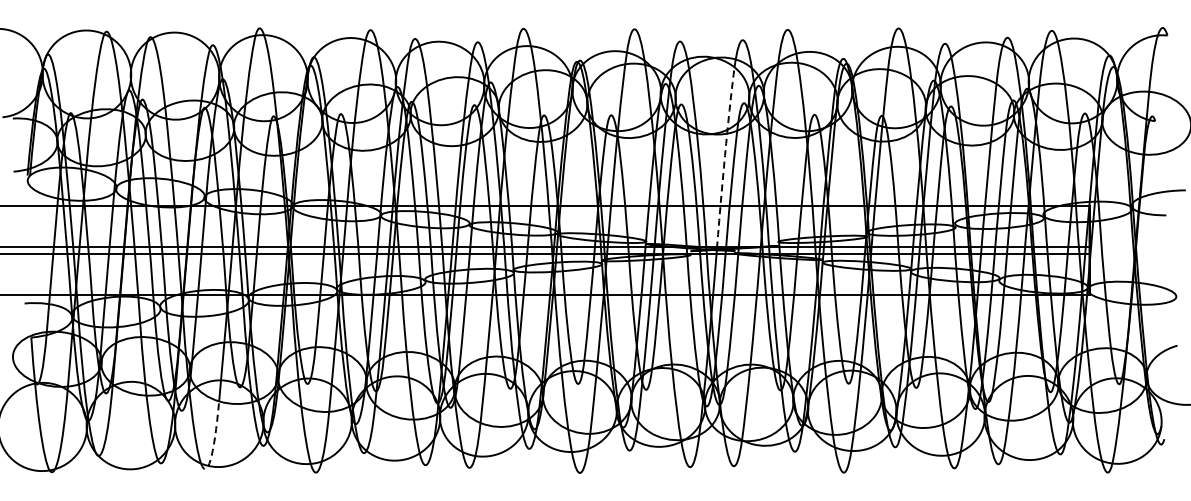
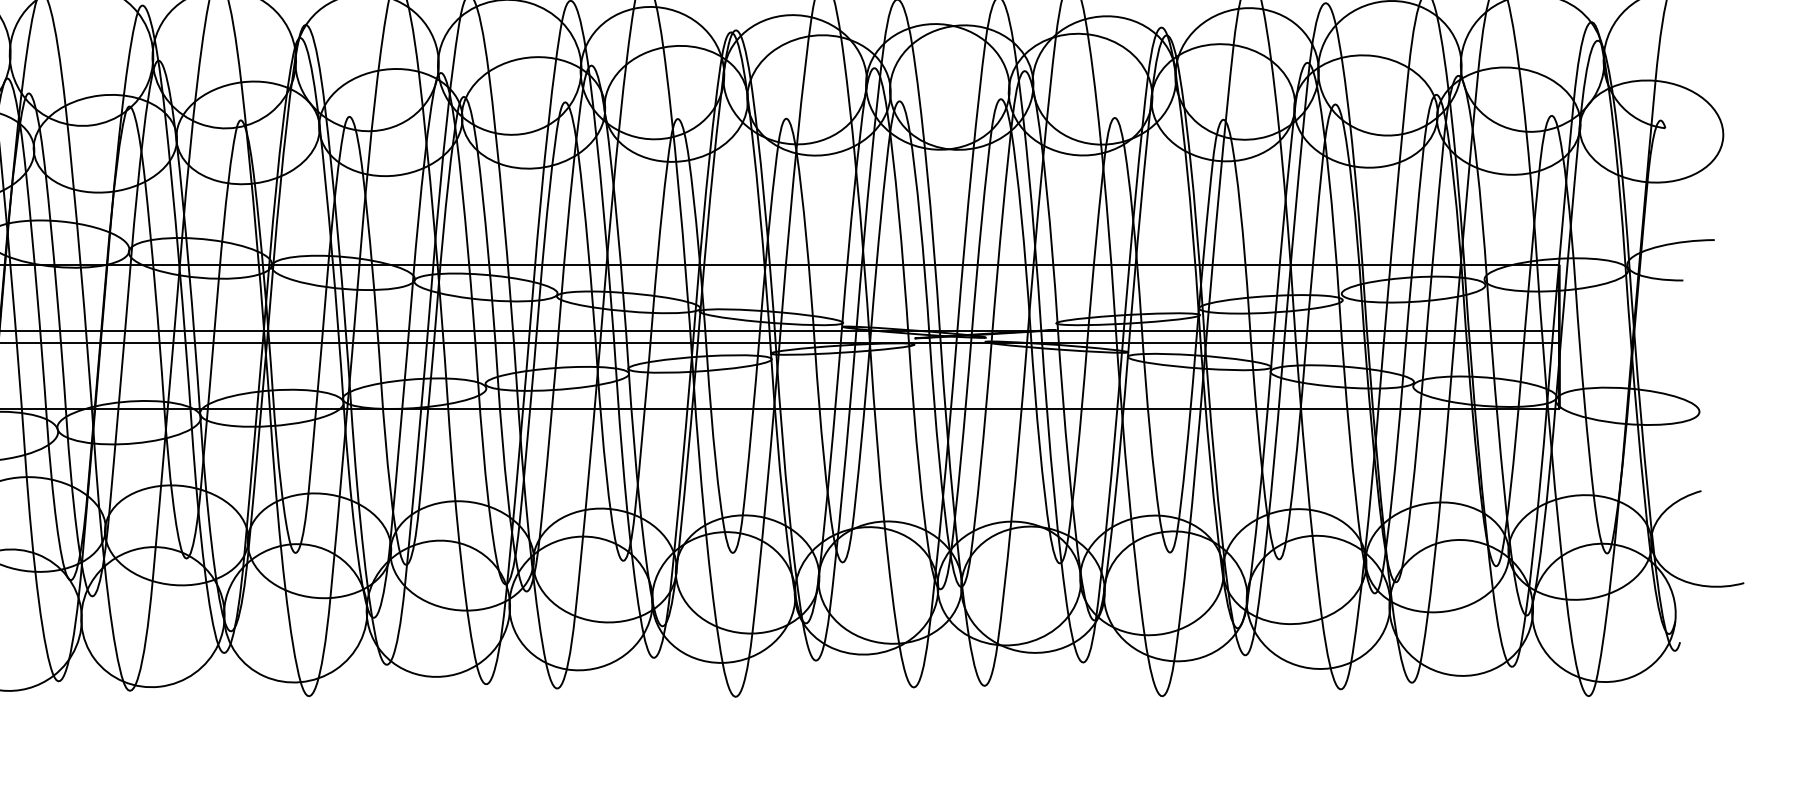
arc: (725, 155) -> (970, 183), dashed -> solid
arc: (213, 444) -> (143, 650), dashed -> solid

